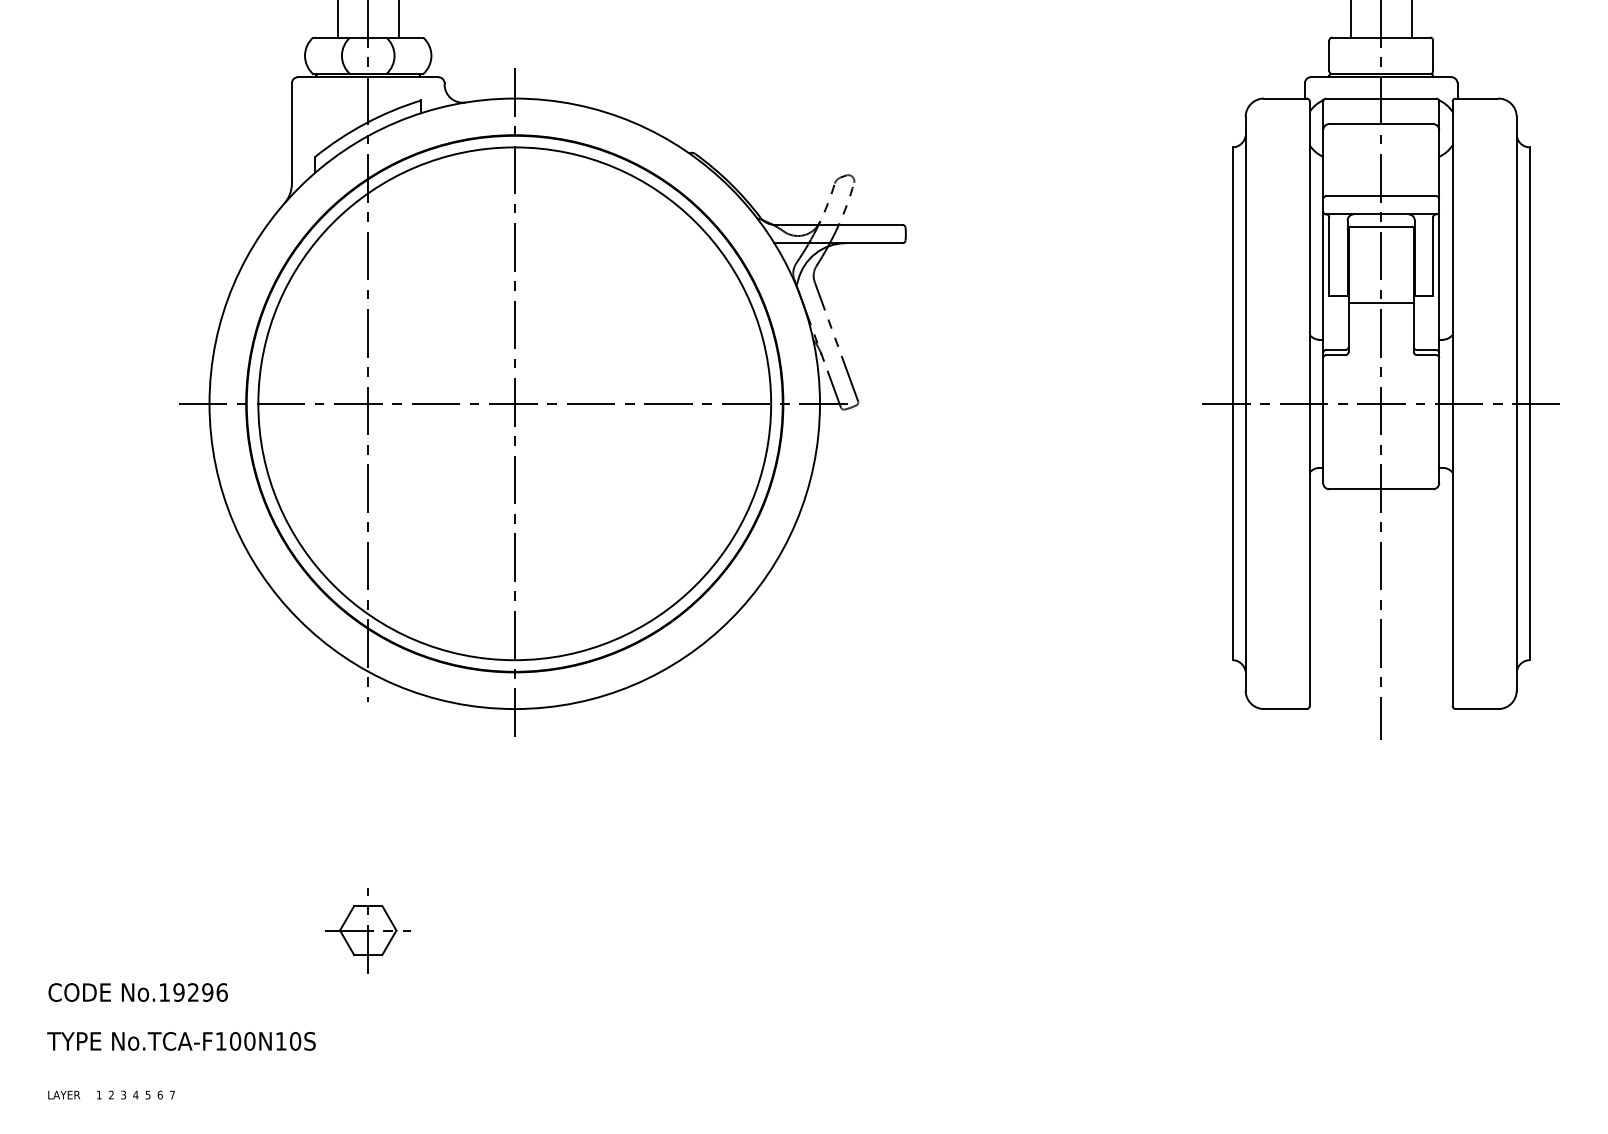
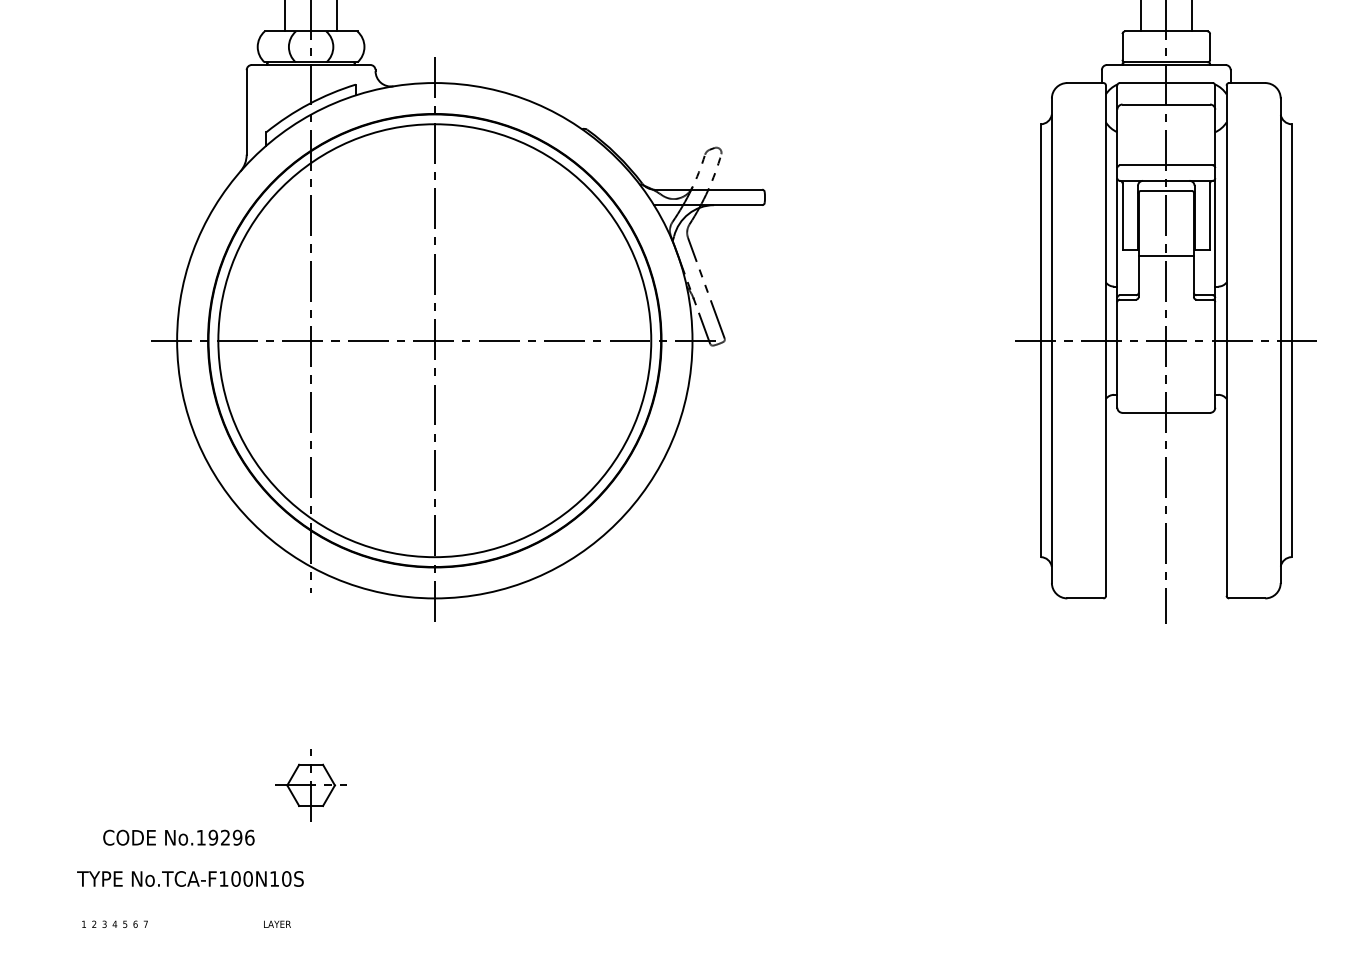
text: (137, 992) -> (178, 837), moved
text: (181, 1040) -> (190, 878), moved
text: (64, 1094) -> (277, 923), moved

